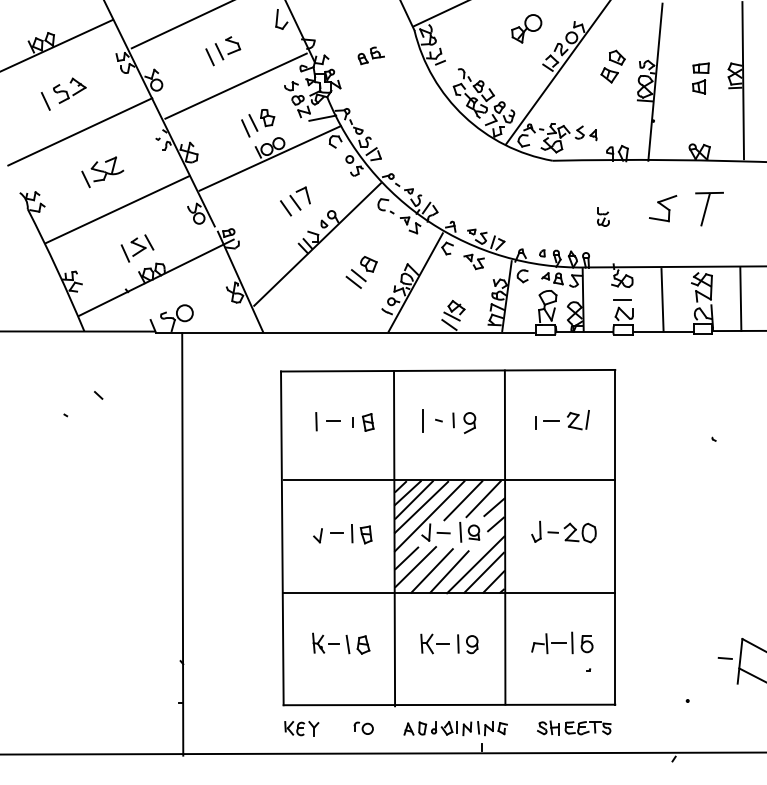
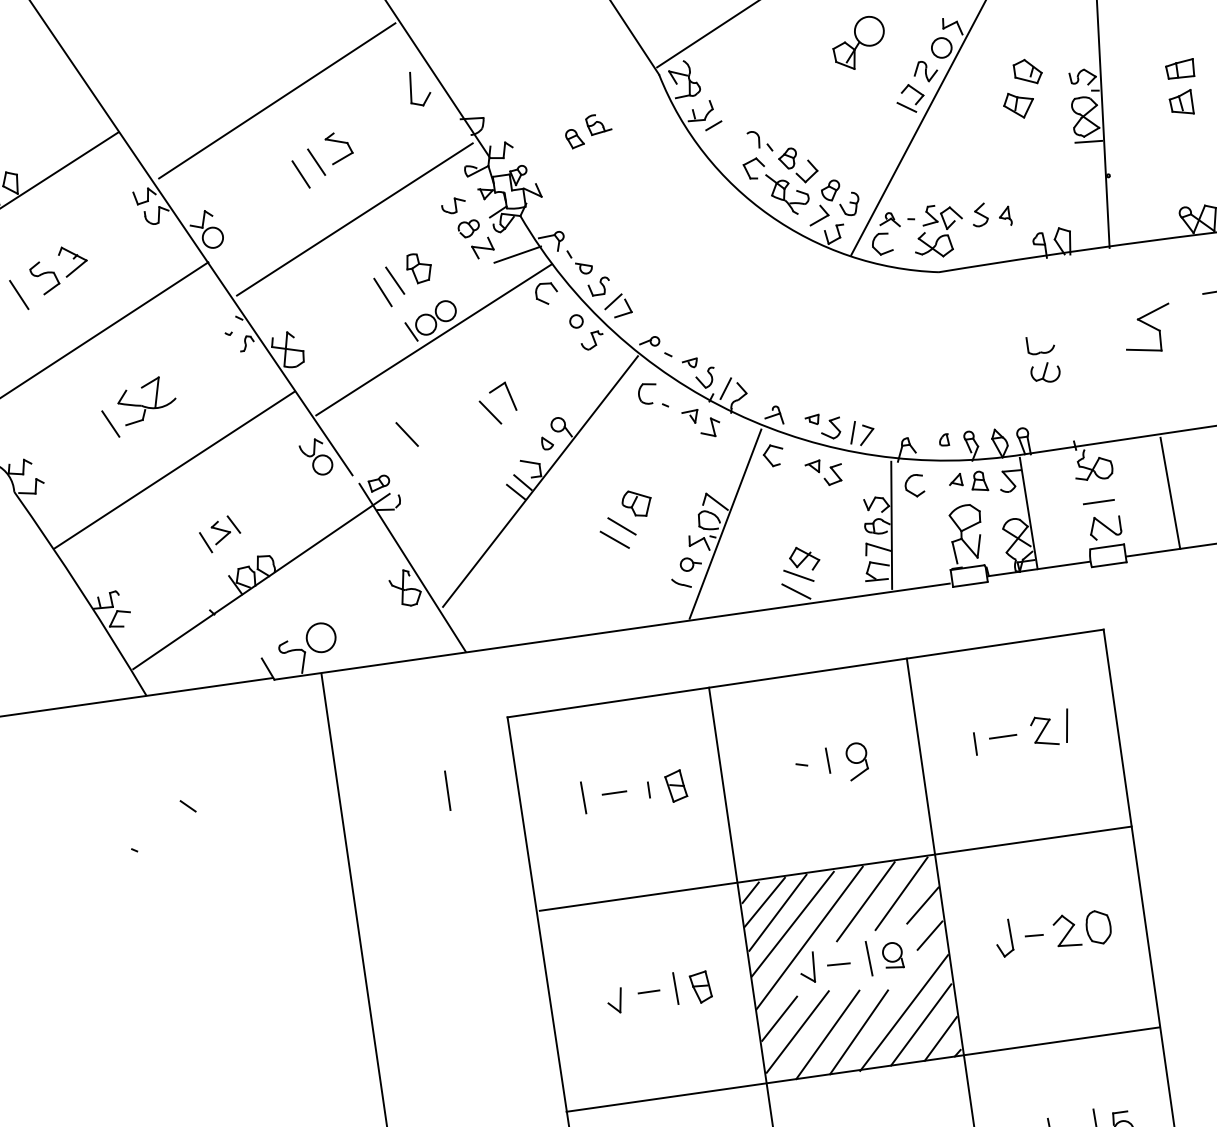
line: (286, 208) -> (408, 434), moved
part: (603, 216) -> (1043, 358), size x1.4
part: (137, 248) -> (220, 534), size x0.7
line: (422, 420) -> (445, 789), moved

